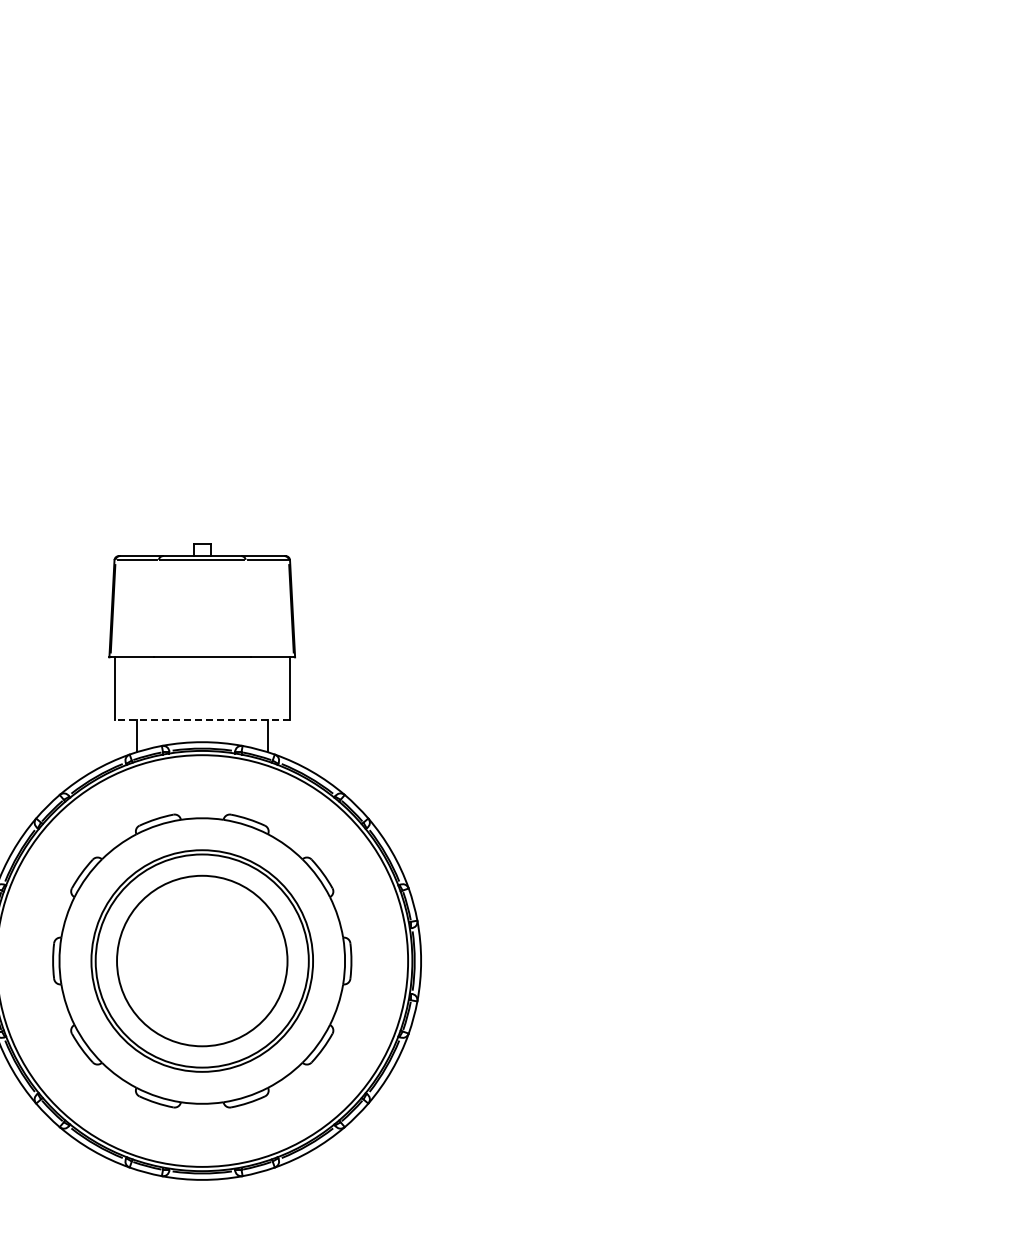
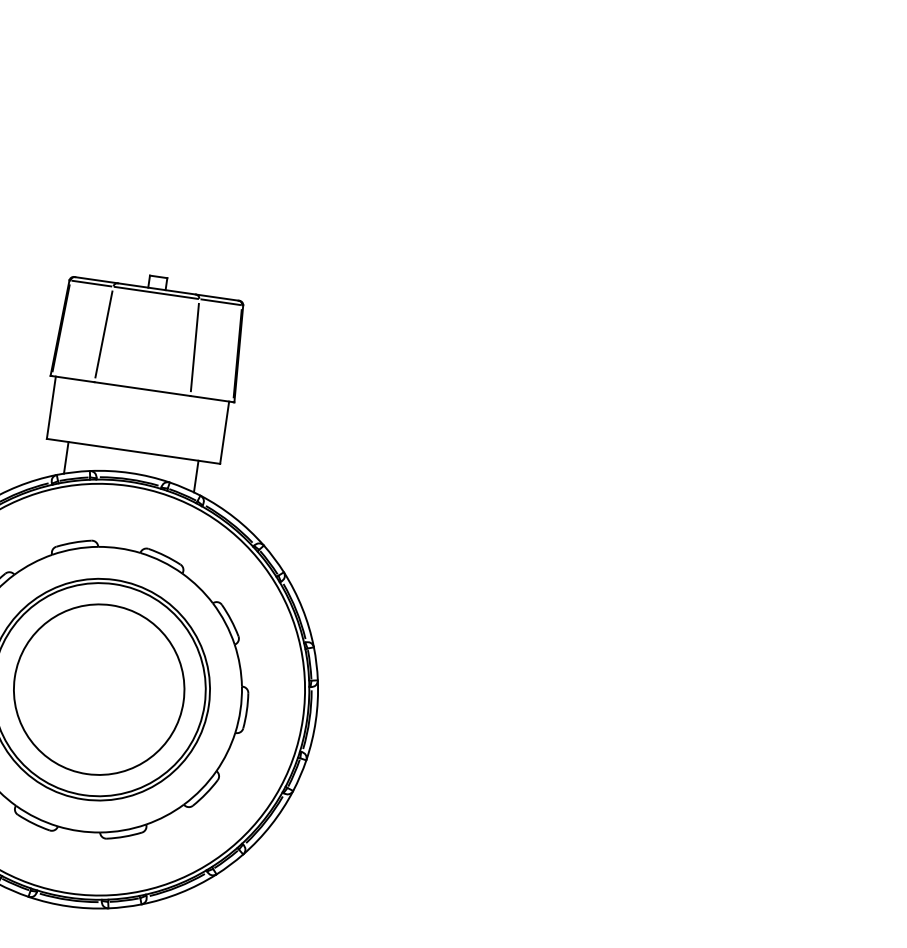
line: (156, 608) -> (104, 334), added
line: (247, 608) -> (194, 347), added
line: (202, 720) -> (133, 451), dashed -> solid

